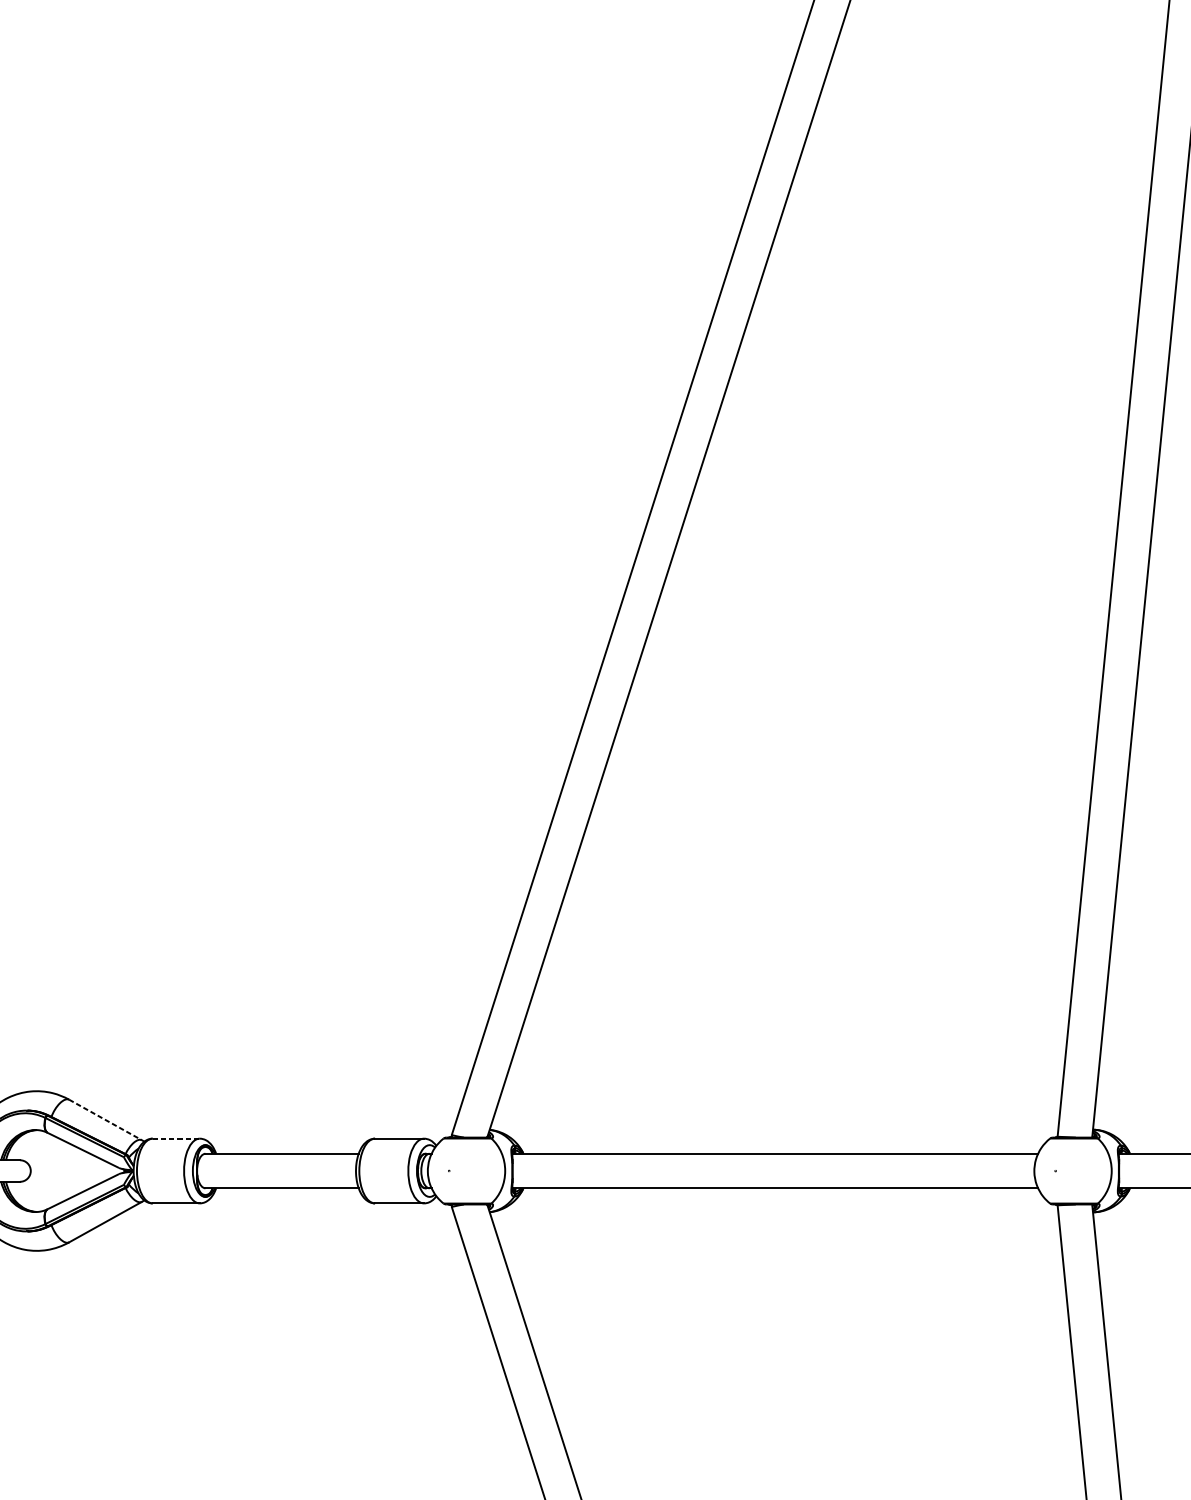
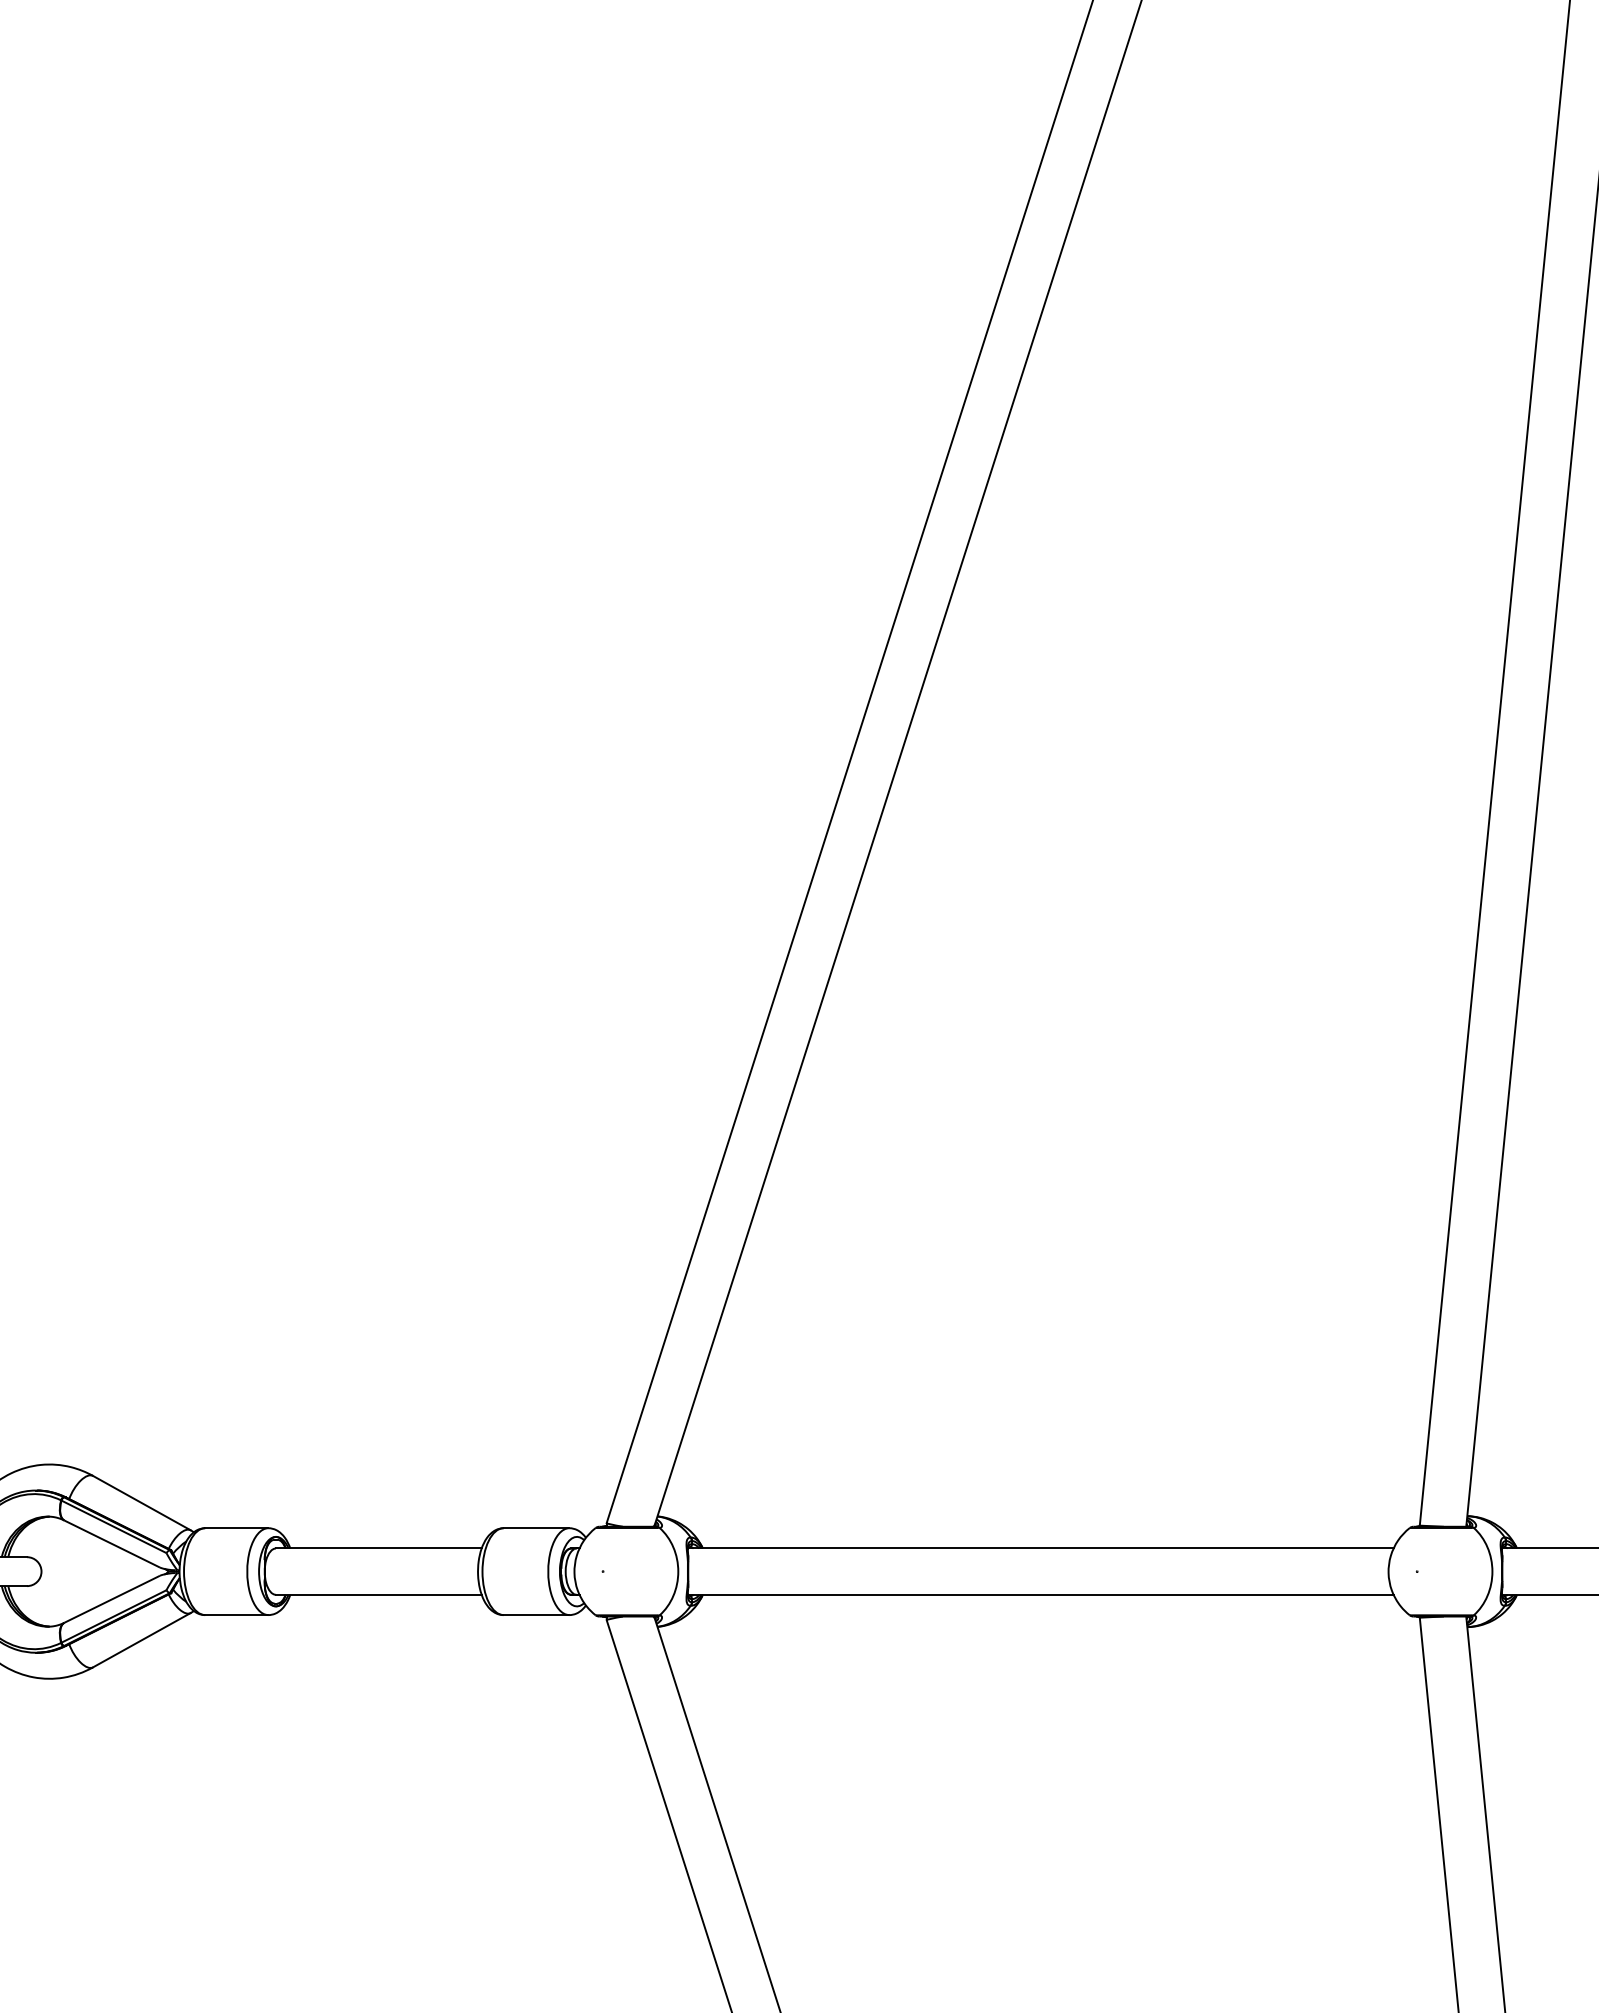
line: (105, 1120) -> (141, 1503), dashed -> solid
line: (176, 1138) -> (236, 1528), dashed -> solid

